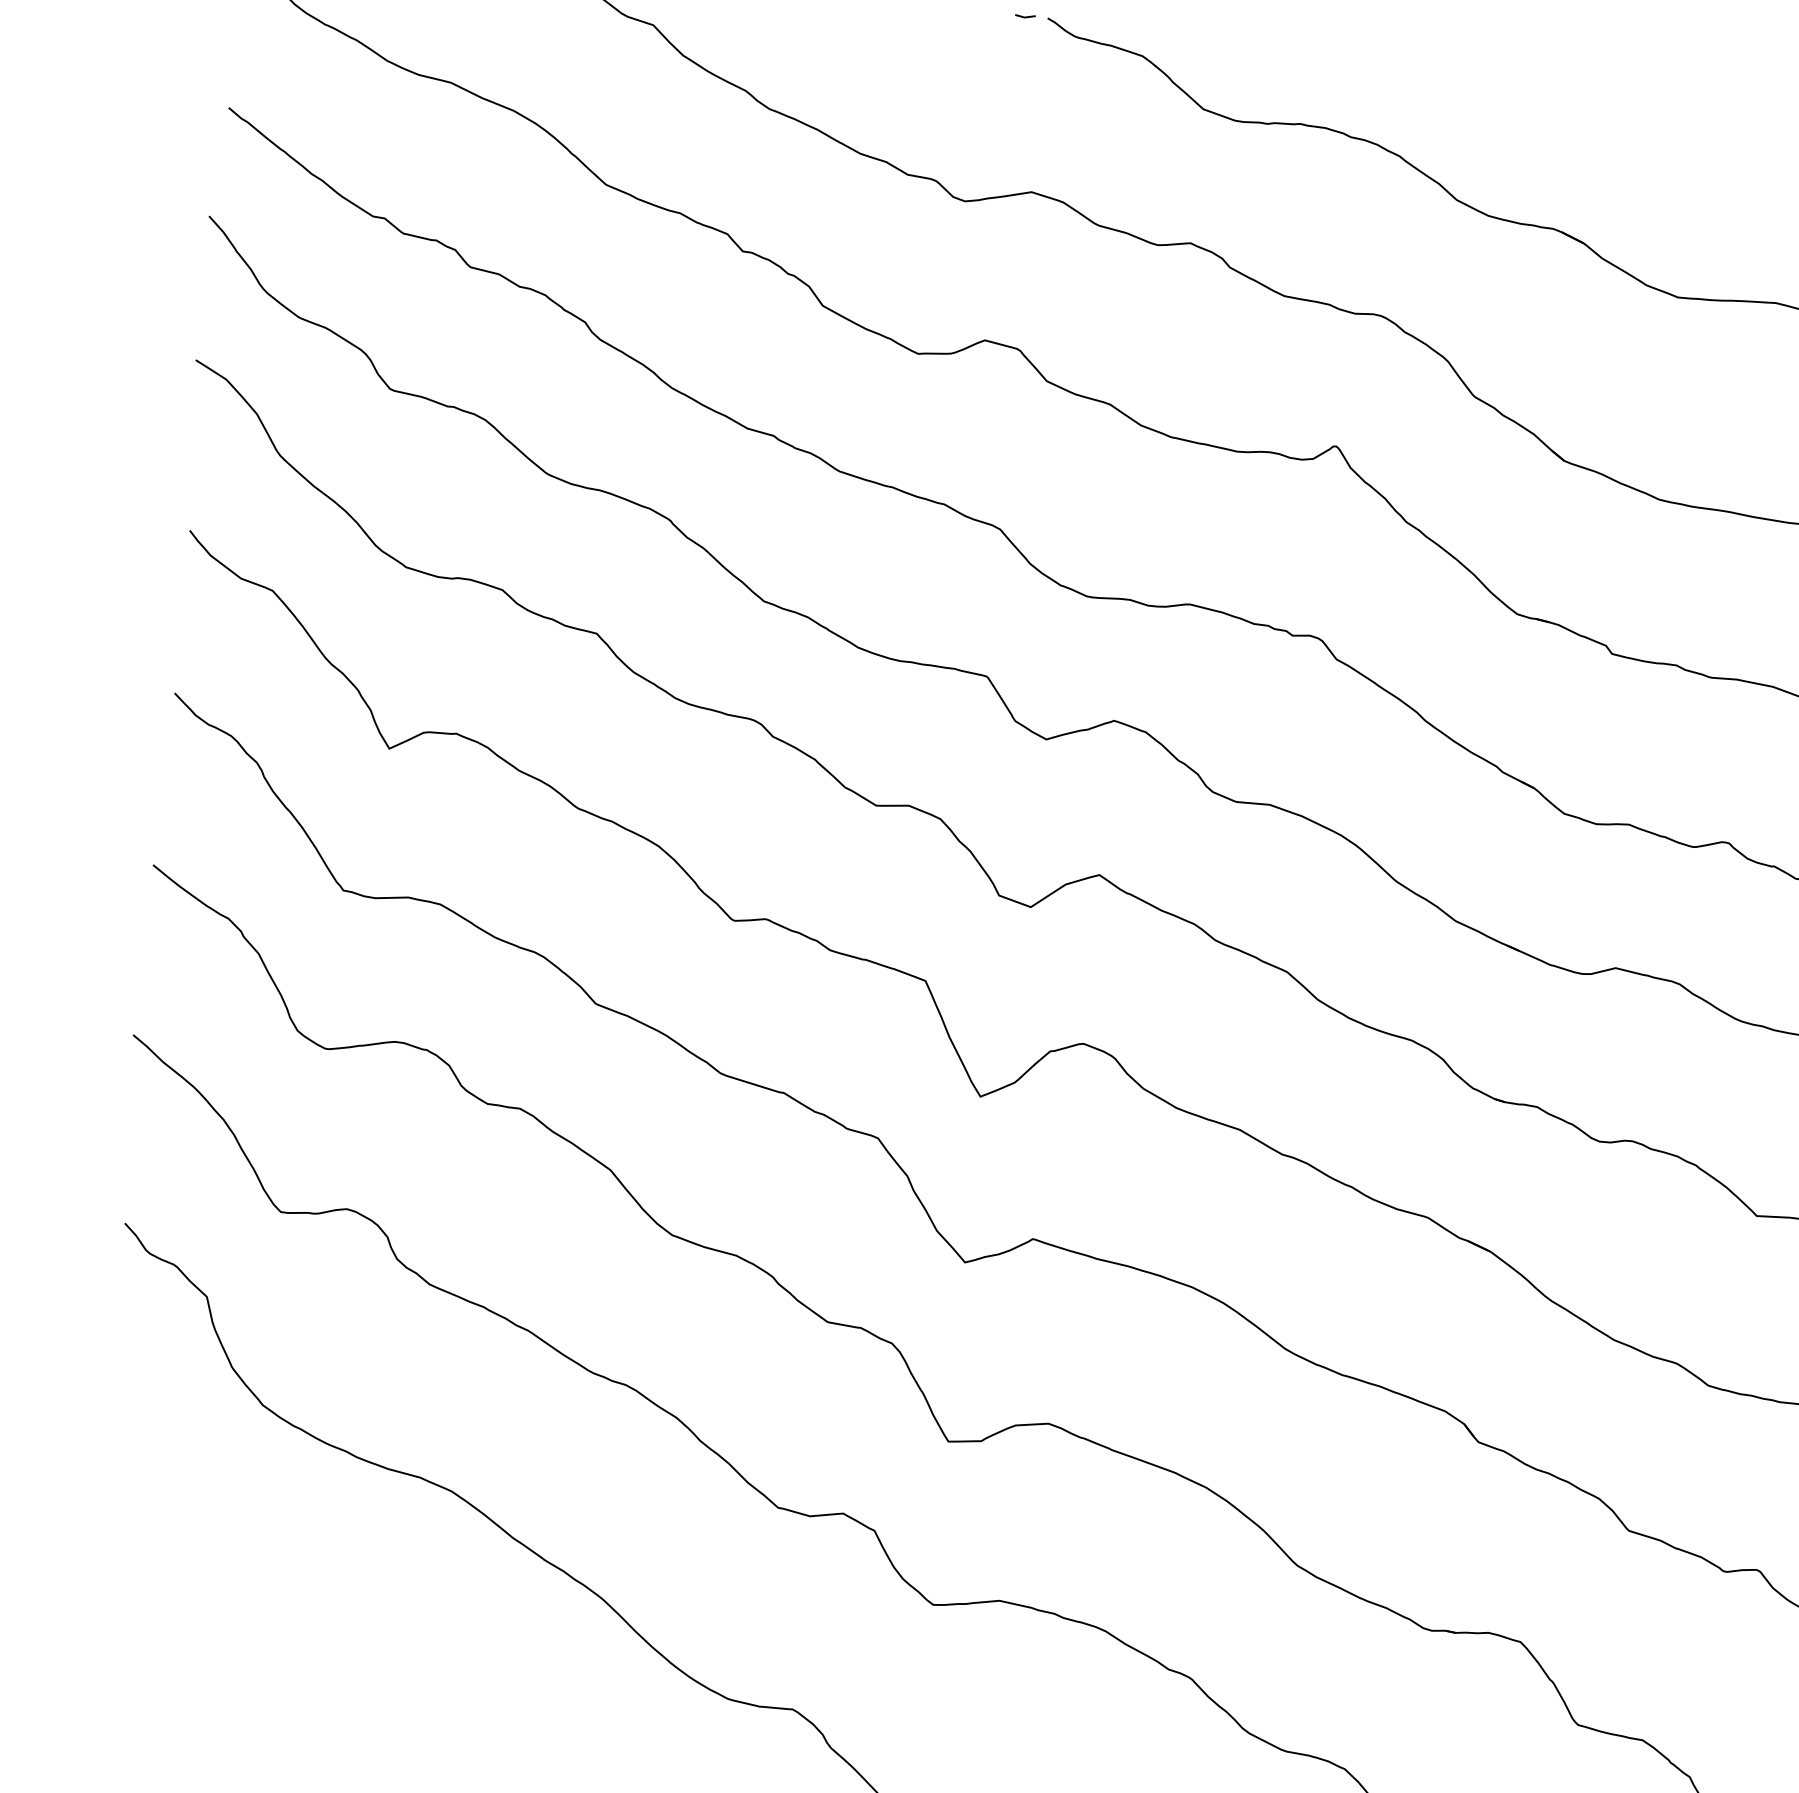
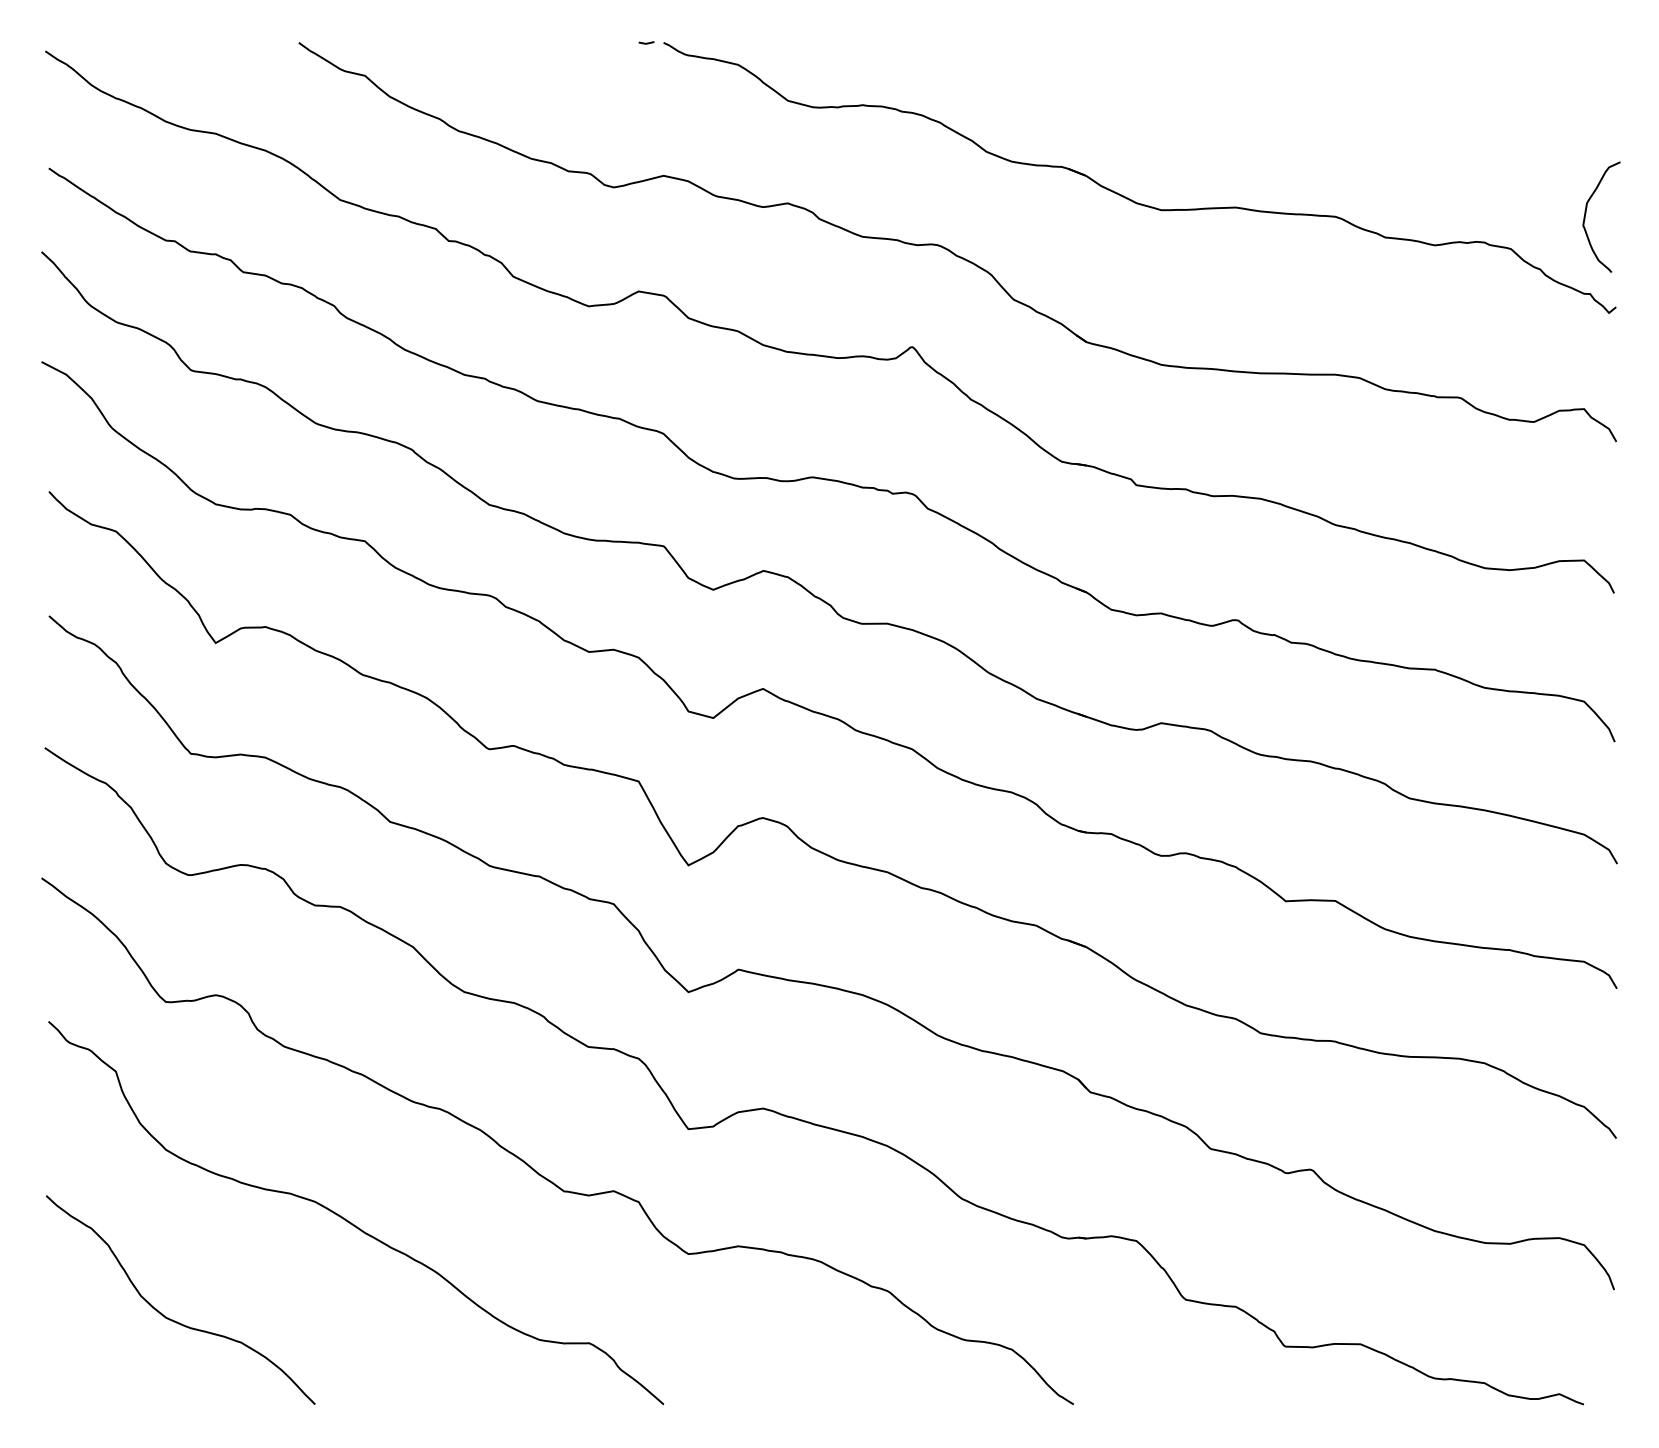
curve: (248, 1626) -> (170, 1318), added

